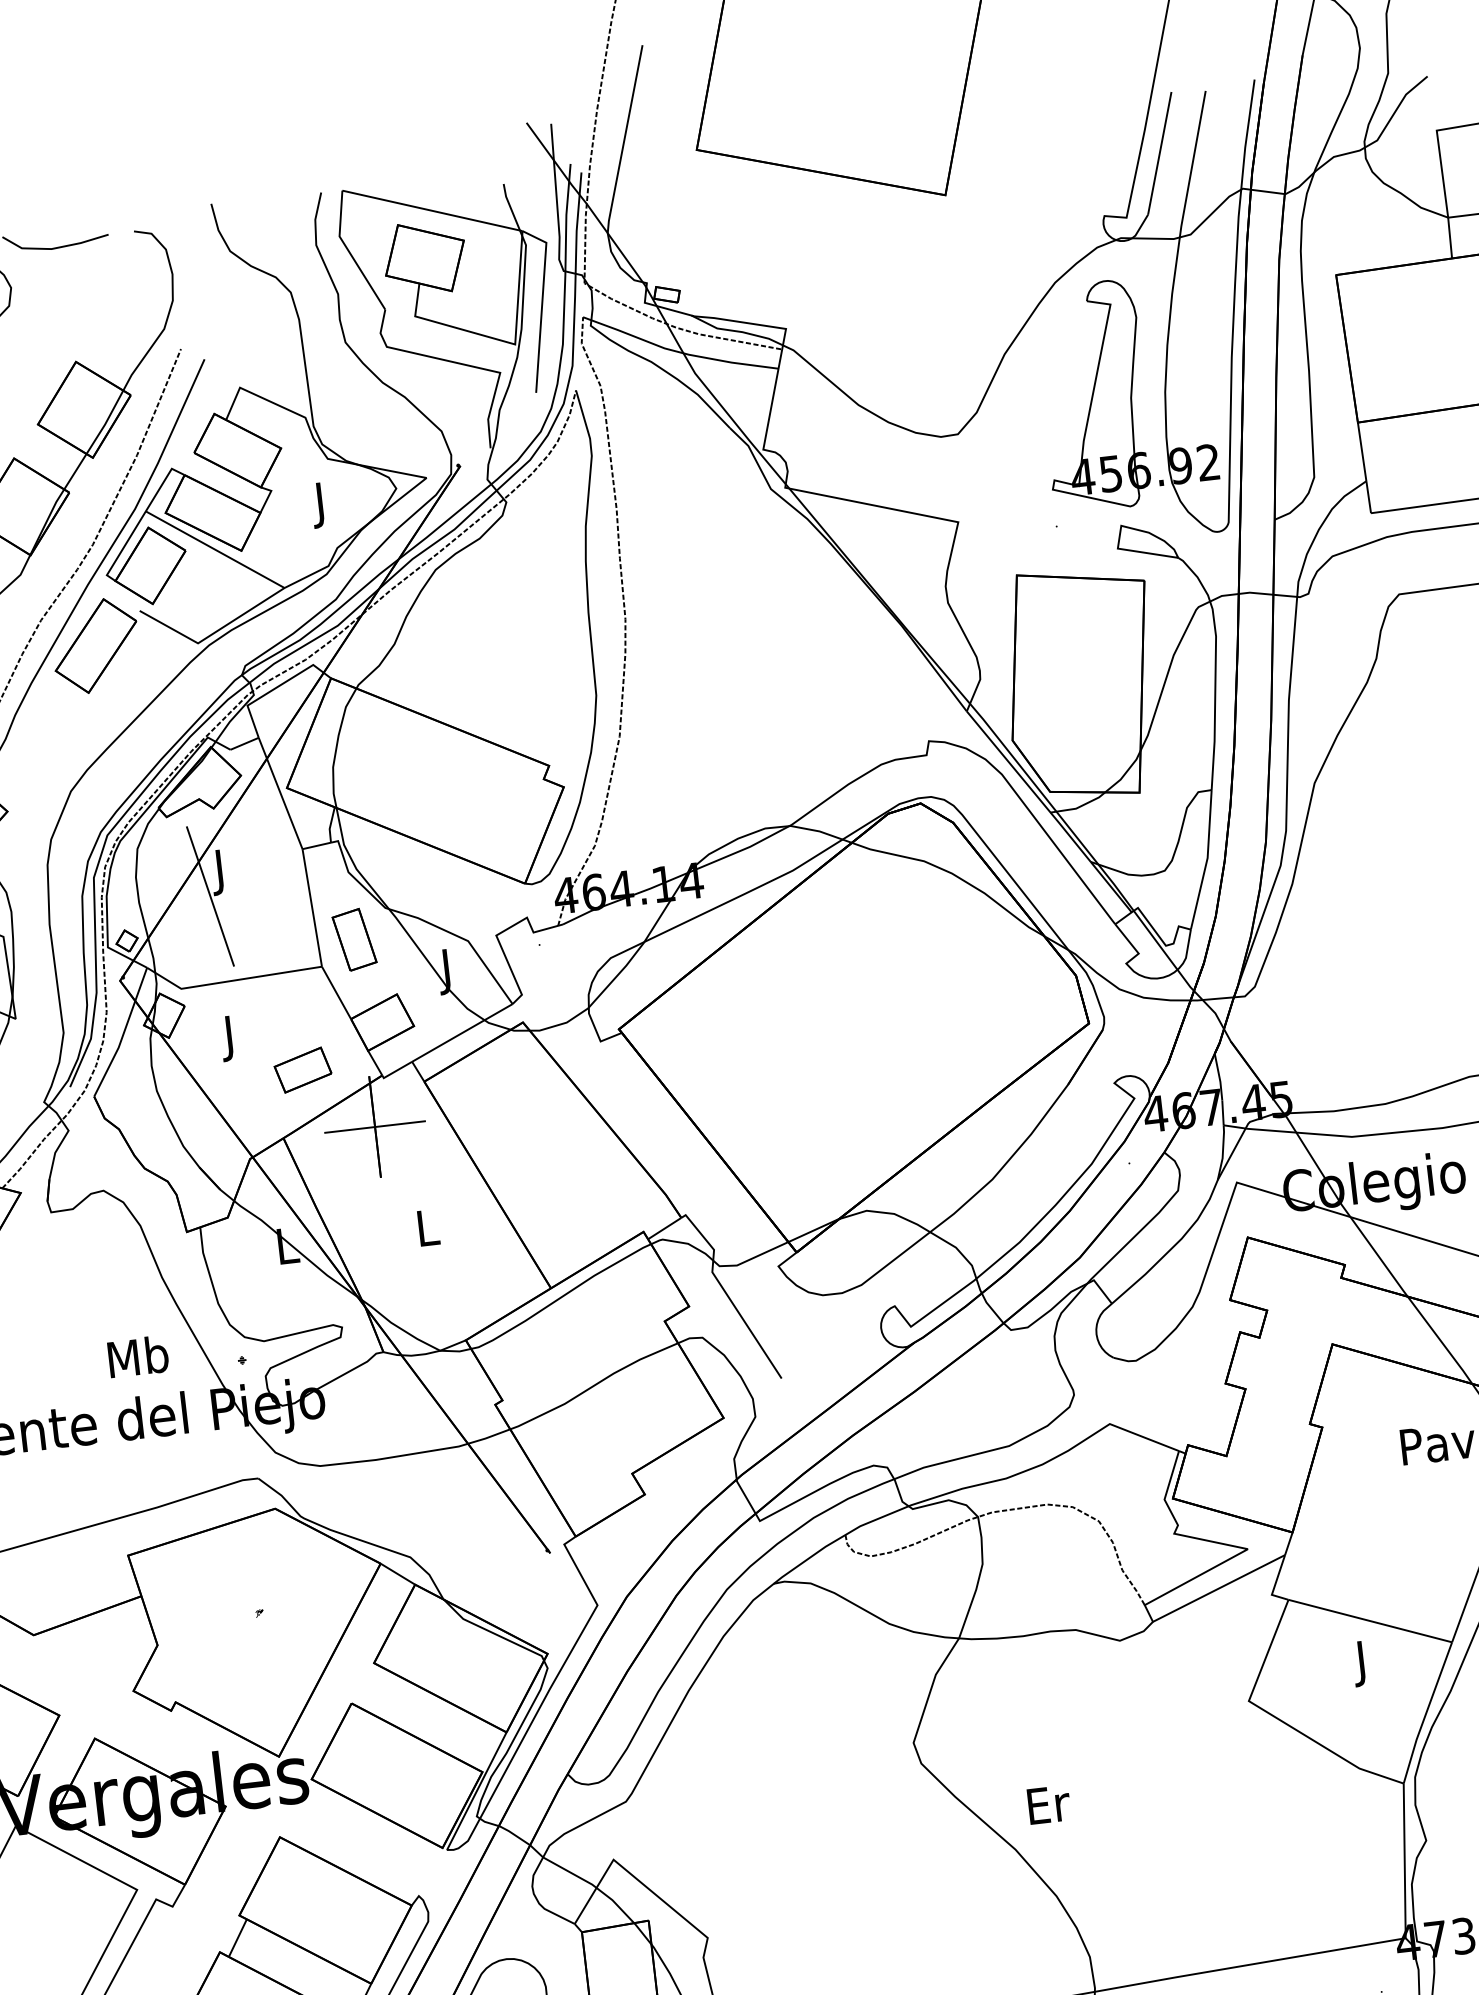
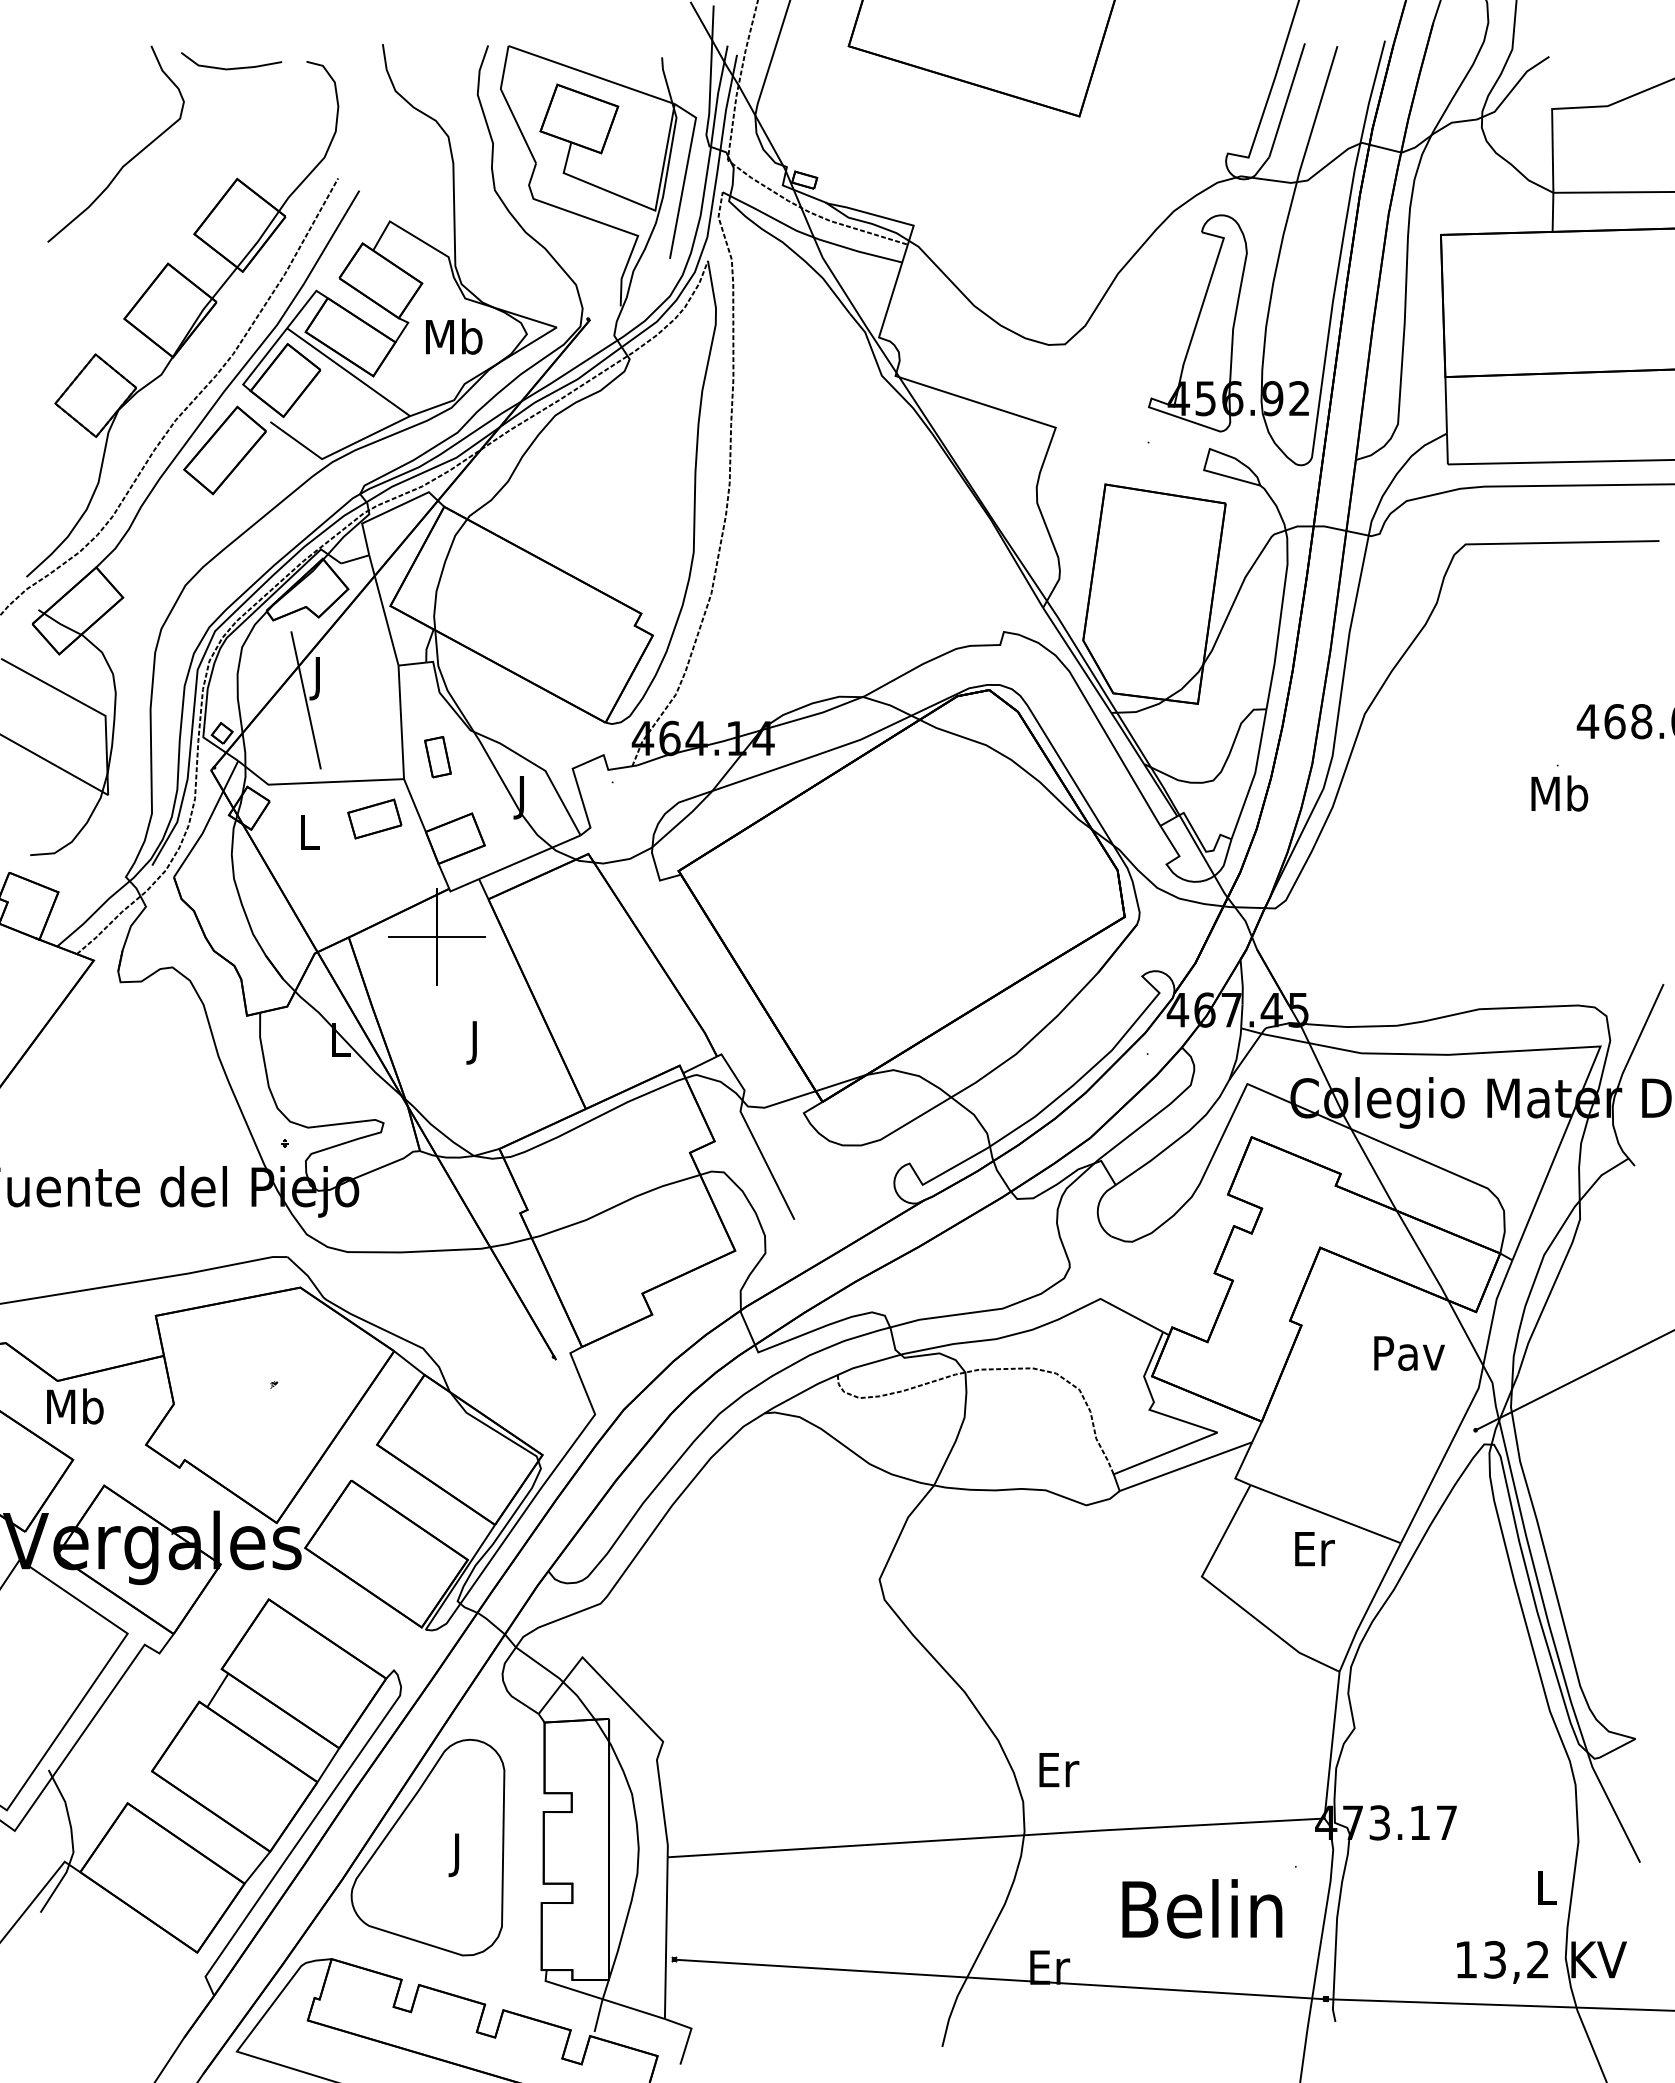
text: (321, 503) -> (454, 340), J -> Mb
part: (354, 939) -> (437, 756), size x0.7
text: (230, 1037) -> (309, 836), J -> L
part: (302, 1069) -> (374, 818), moved
text: (428, 1232) -> (475, 1042), L -> J
text: (138, 1356) -> (75, 1406), moved
text: (1363, 1663) -> (1314, 1553), J -> Er
text: (1049, 1805) -> (1059, 1770), moved

